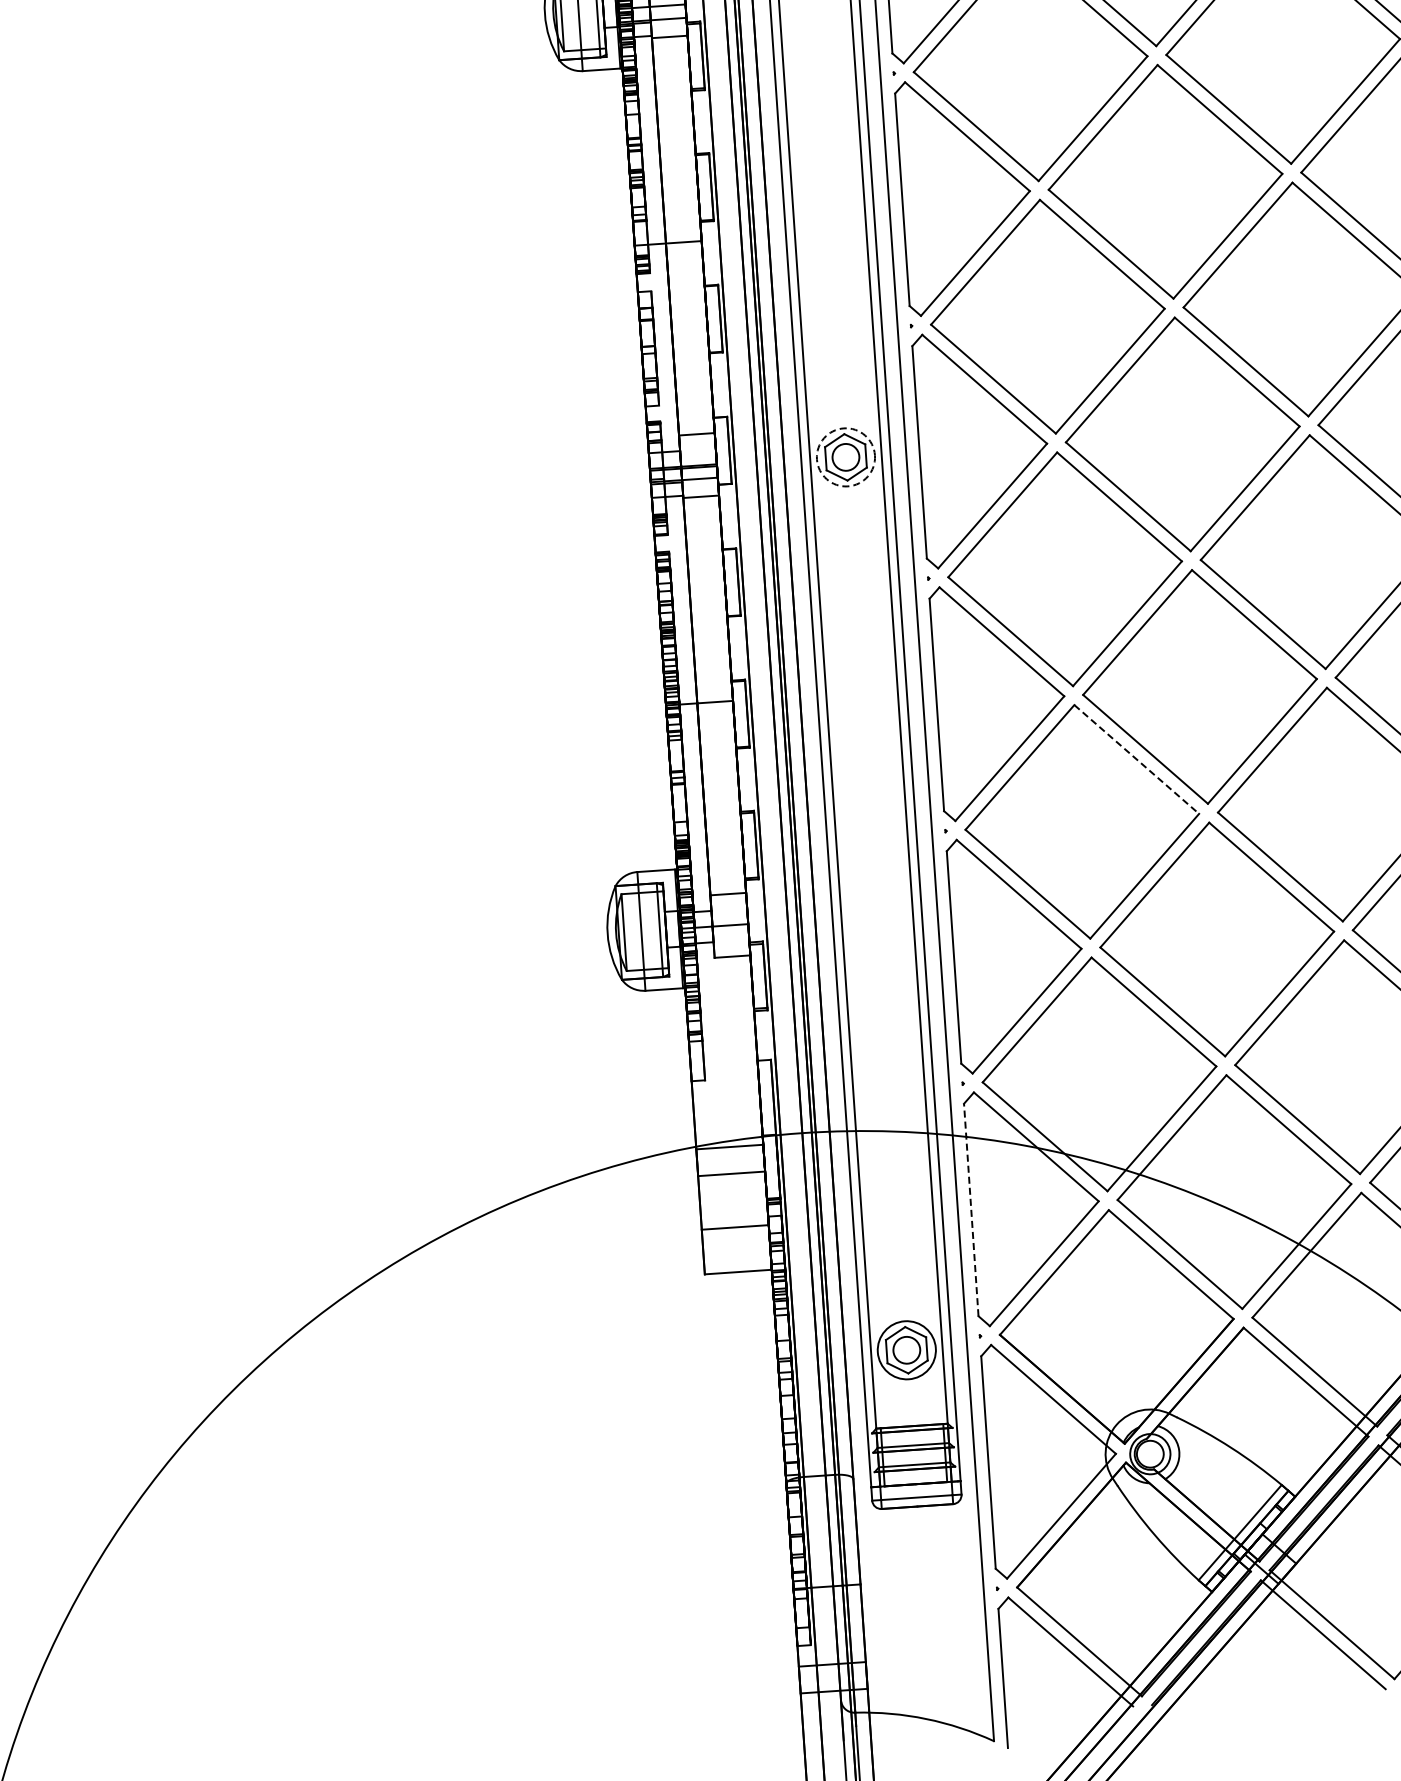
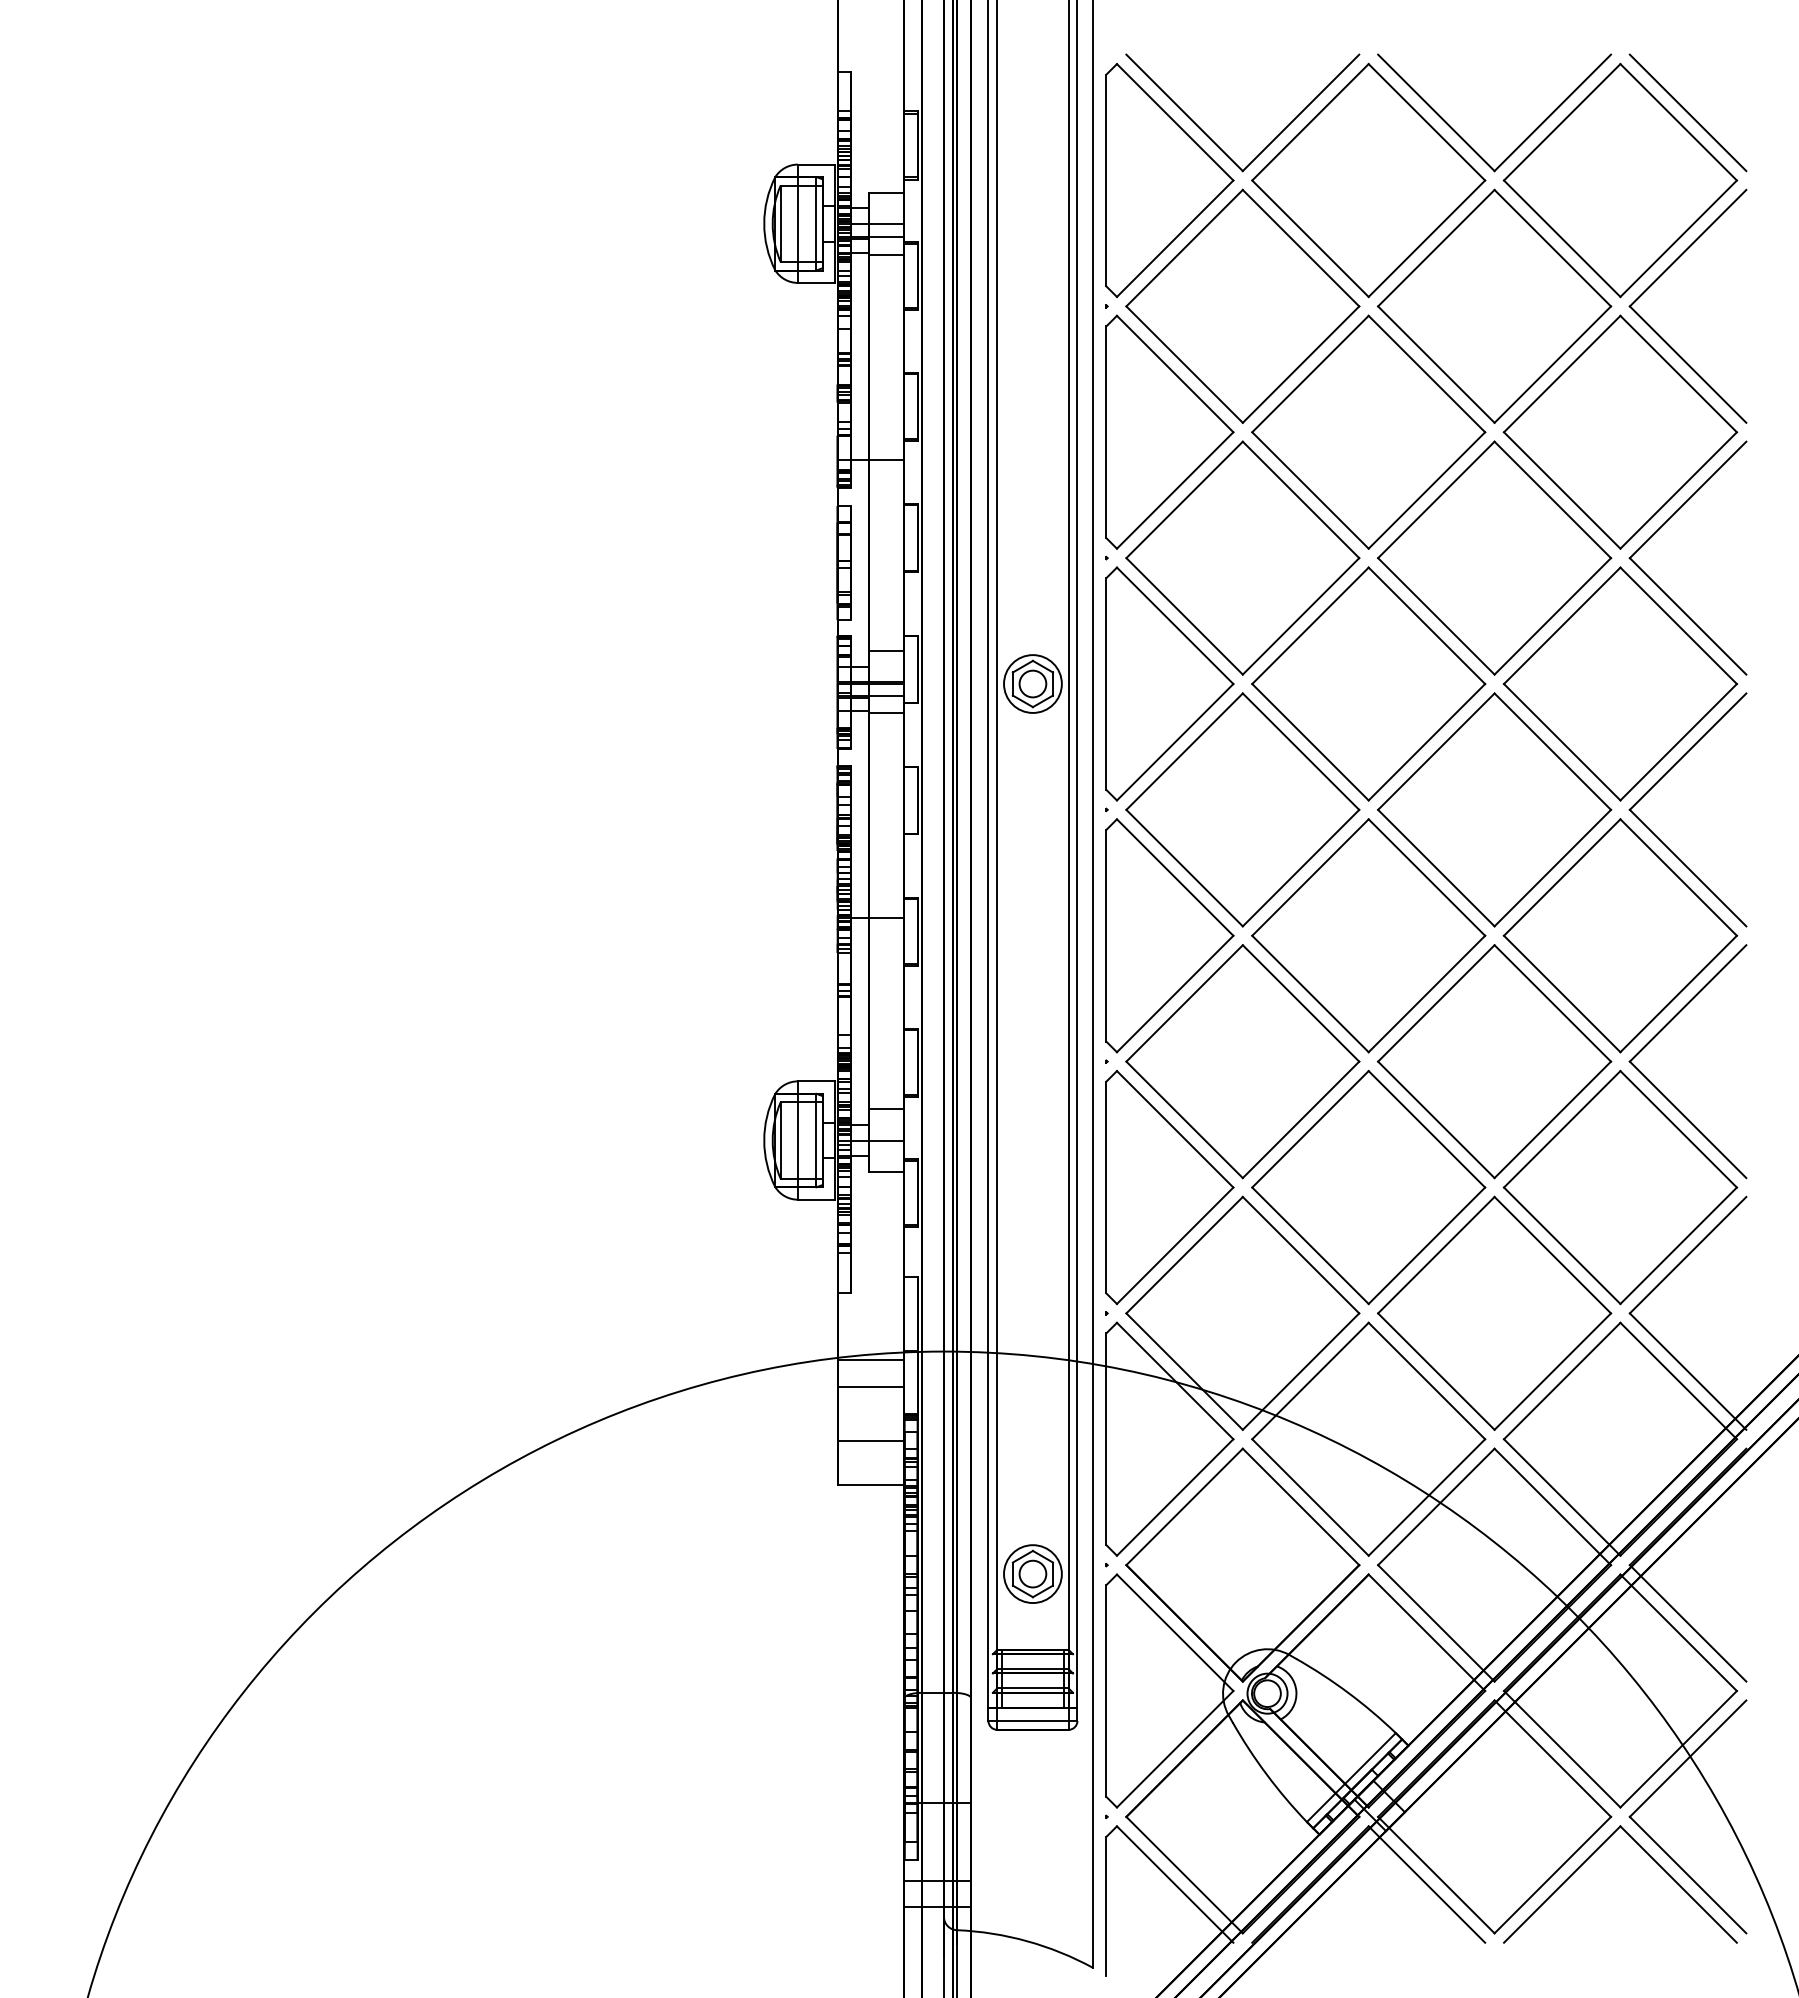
circle: (845, 456) -> (1032, 683), dashed -> solid
line: (1137, 759) -> (1301, 1003), dashed -> solid
line: (971, 1210) -> (1106, 1439), dashed -> solid

